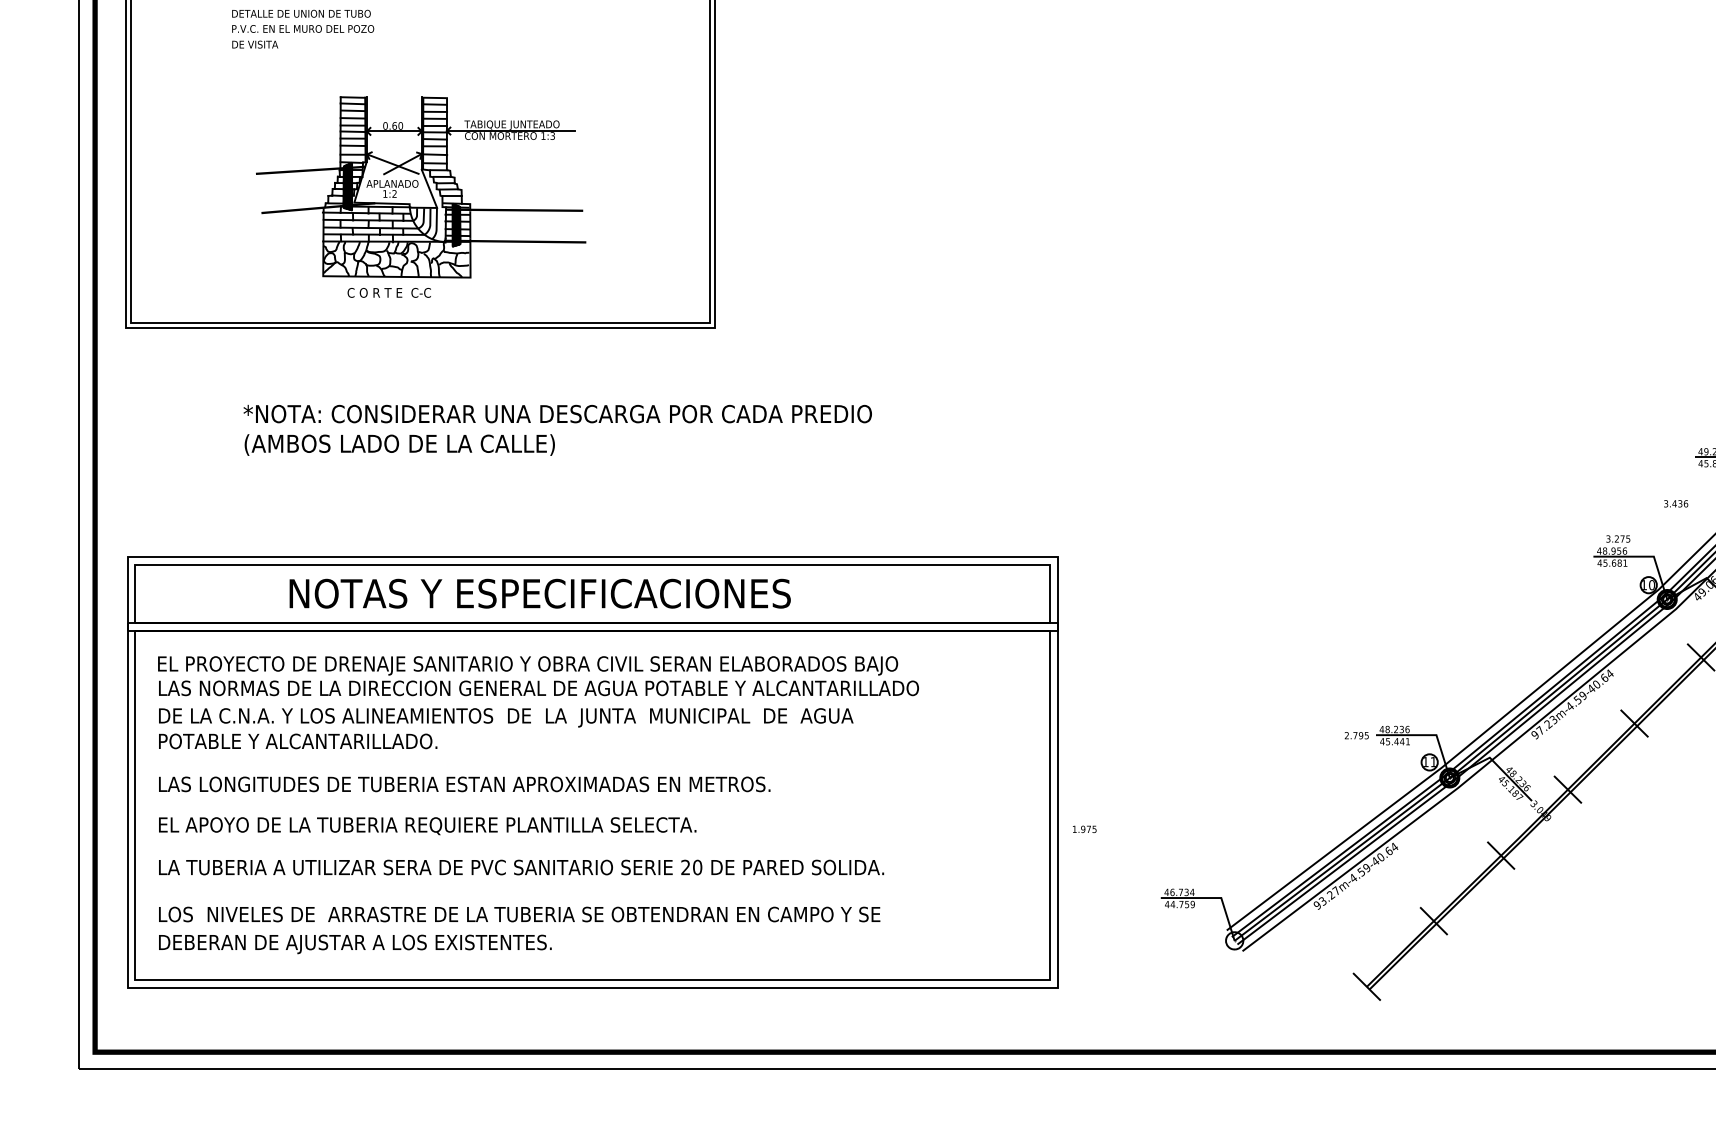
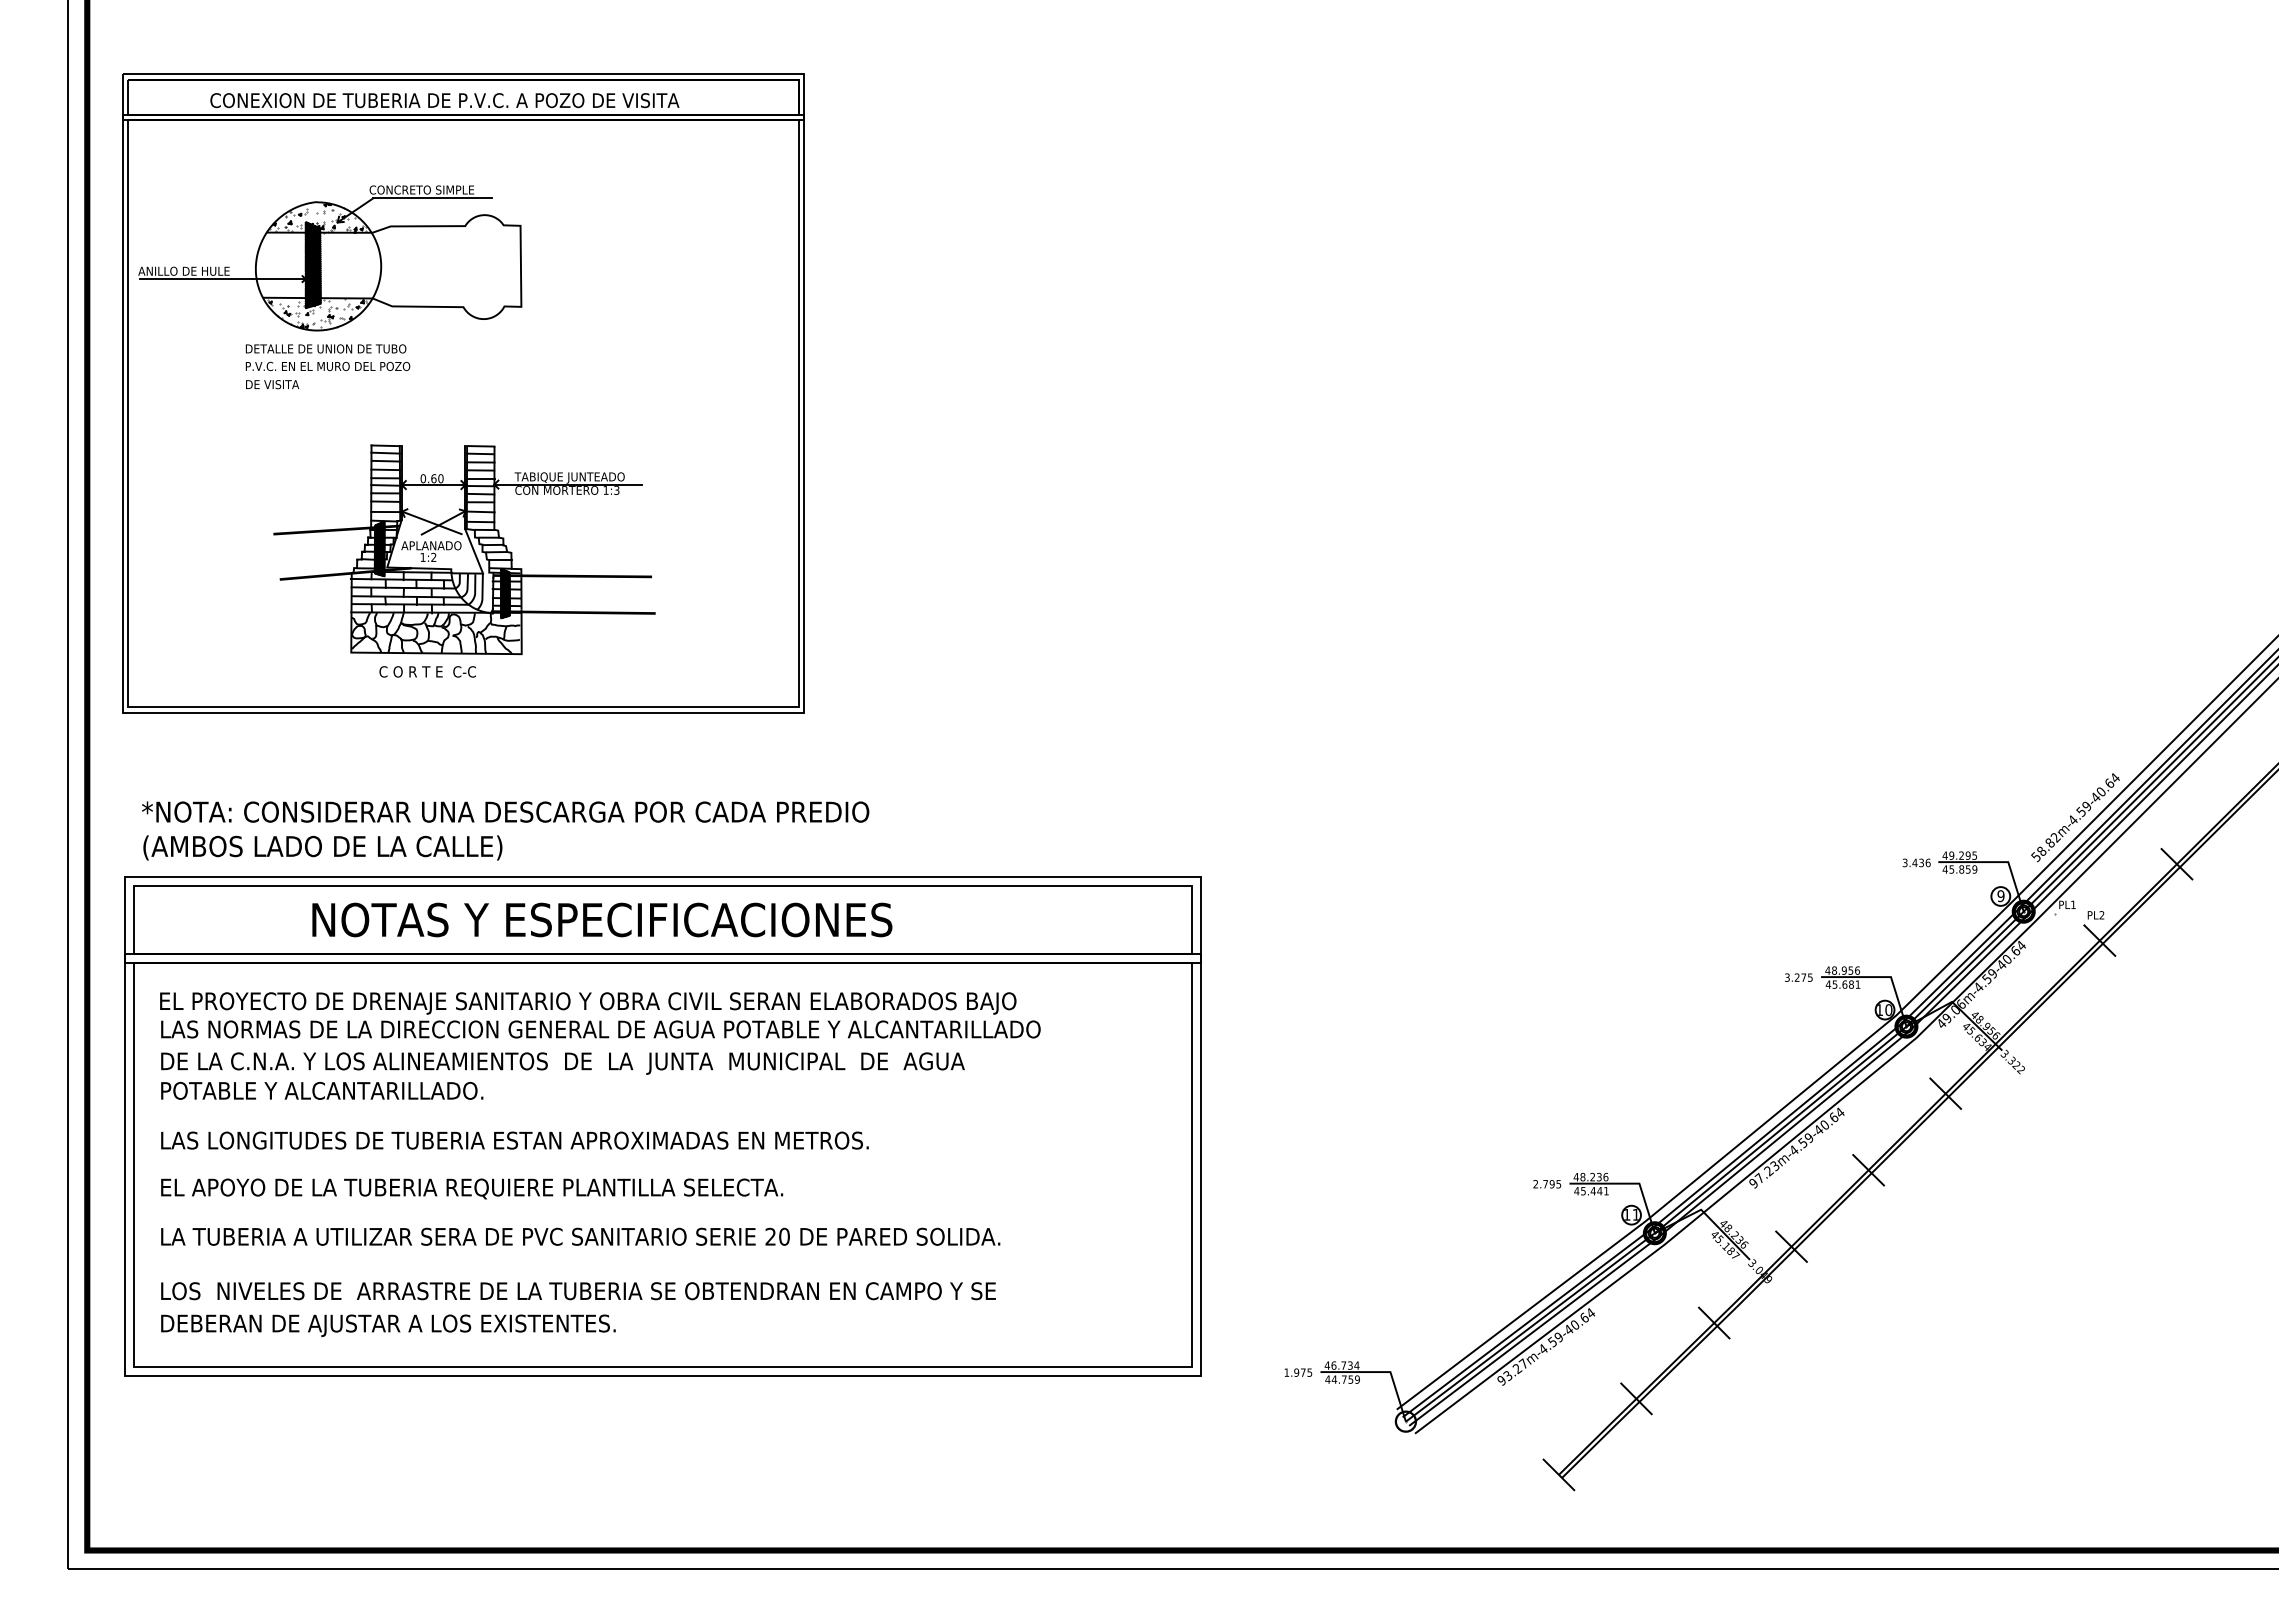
text: (557, 429) -> (505, 830), moved
text: (1675, 503) -> (1916, 862), moved
text: (1618, 538) -> (1798, 977), moved
part: (592, 772) -> (662, 1126), moved
text: (1084, 829) -> (1298, 1372), moved

